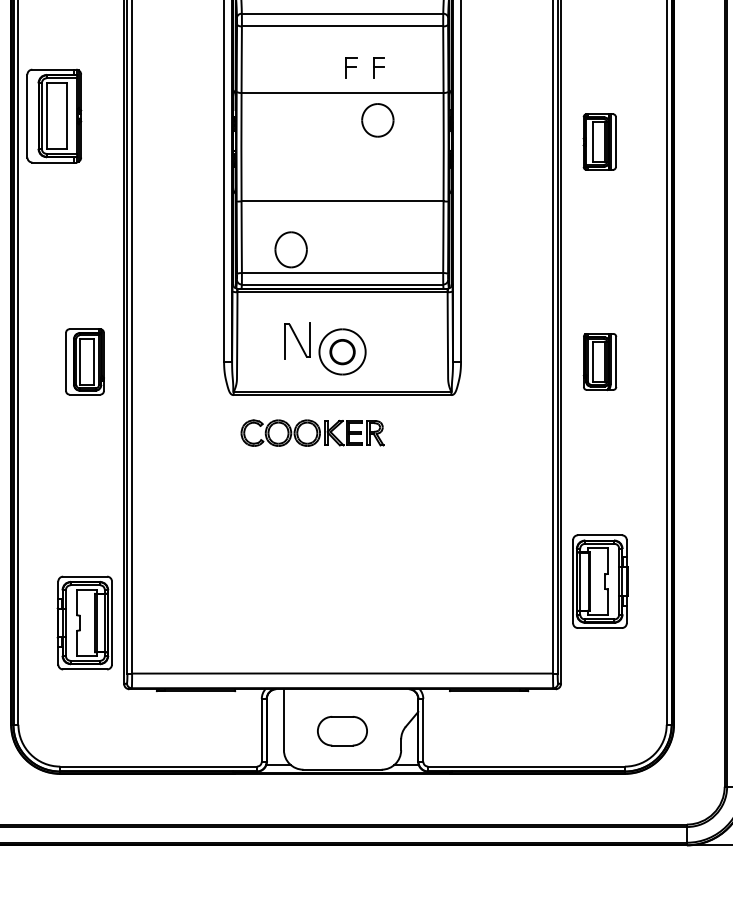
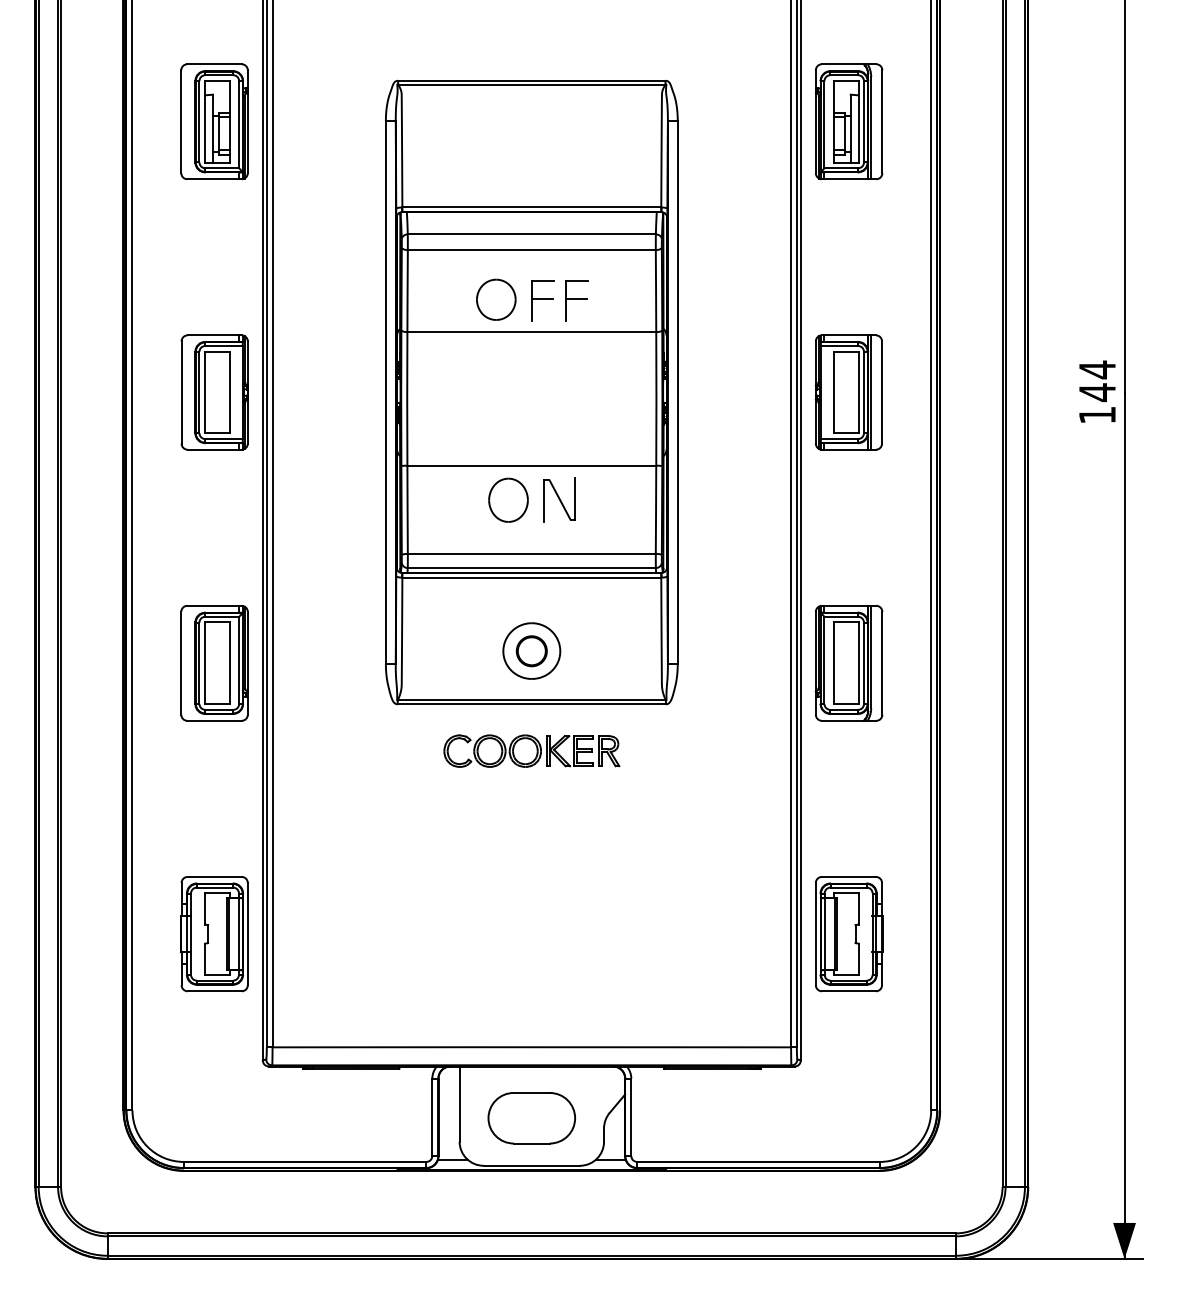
part: (351, 67) -> (542, 300), size x1.67
part: (378, 67) -> (576, 300), size x1.67
part: (54, 116) -> (214, 392), moved
part: (378, 120) -> (496, 299), moved
part: (599, 142) -> (848, 392), size x1.67
part: (291, 249) -> (508, 499), moved
part: (297, 340) -> (559, 499), moved
part: (84, 362) -> (214, 663), size x1.43
part: (599, 362) -> (848, 663), size x1.67
part: (312, 432) -> (531, 750), moved
part: (84, 623) -> (214, 934), moved
part: (342, 731) -> (531, 1118), size x1.43

